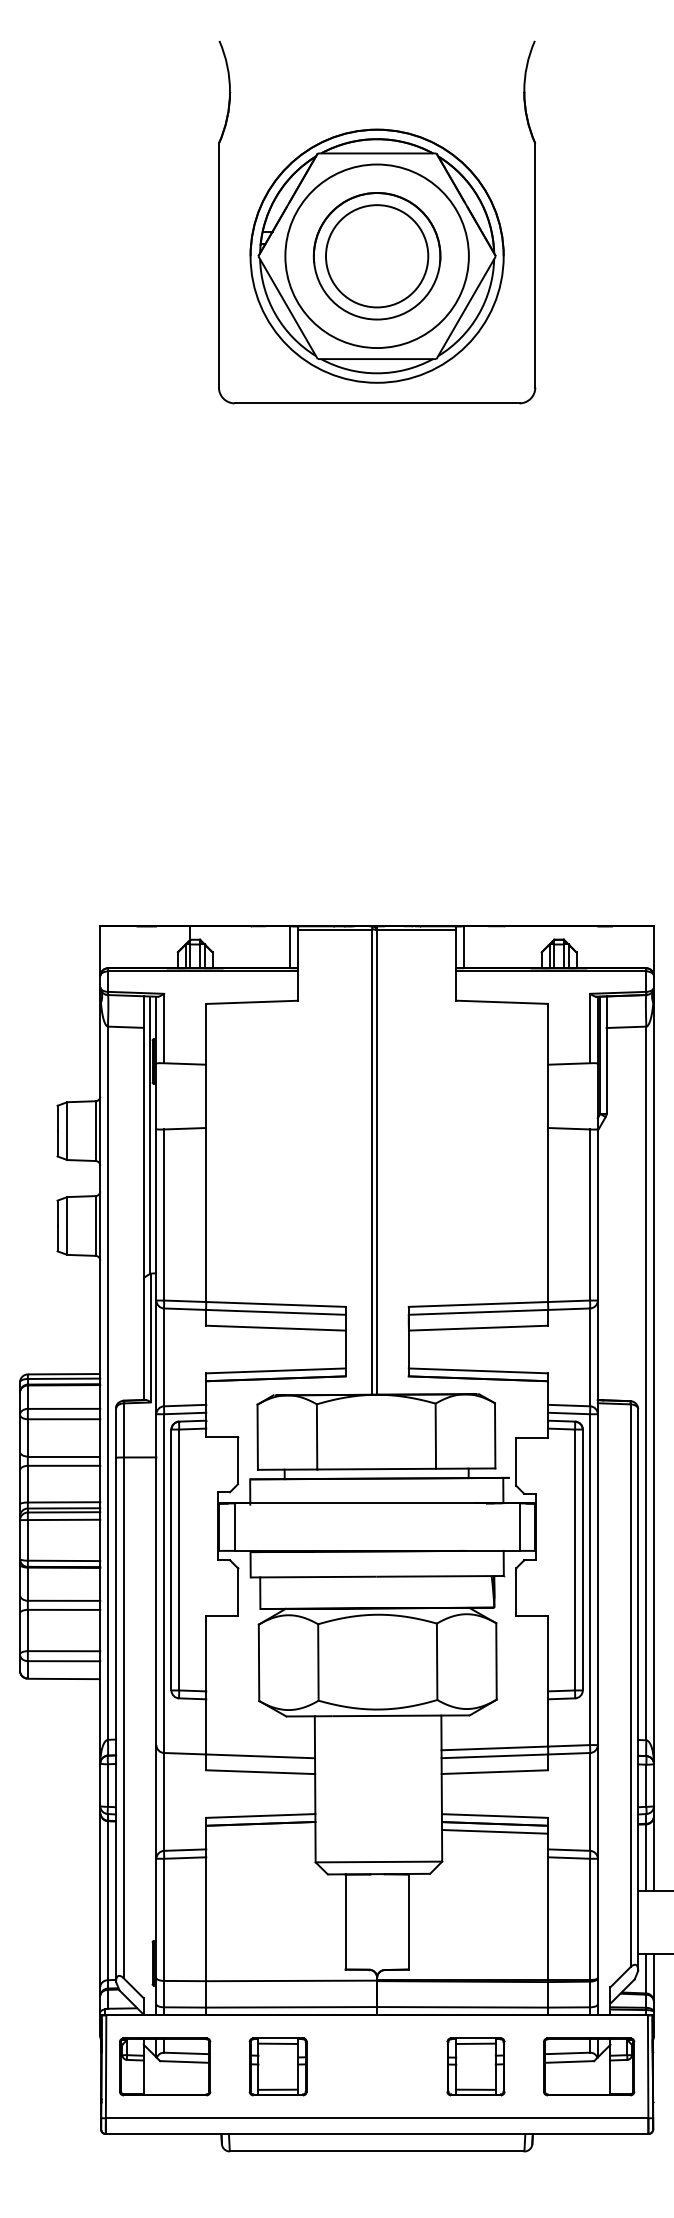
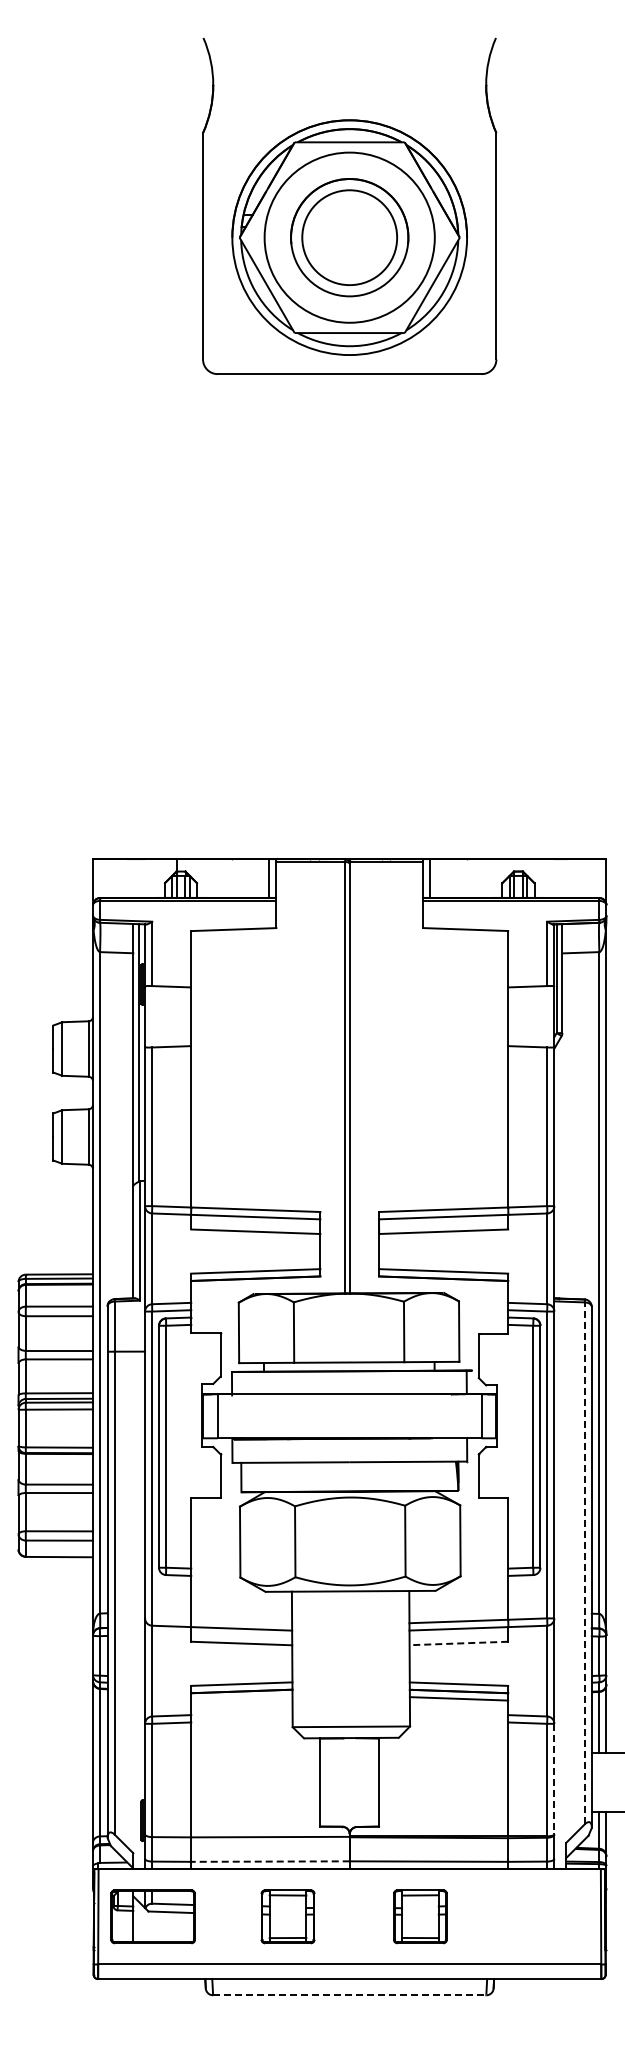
line: (630, 1685) -> (584, 1563), solid -> dashed
line: (494, 1772) -> (458, 1643), solid -> dashed
line: (597, 1918) -> (554, 1779), solid -> dashed
line: (291, 2007) -> (270, 1861), solid -> dashed
part: (277, 2066) -> (287, 1916), moved
part: (476, 2066) -> (420, 1916), moved
part: (589, 2066) -> (546, 1916), removed
line: (376, 2151) -> (349, 1995), solid -> dashed

